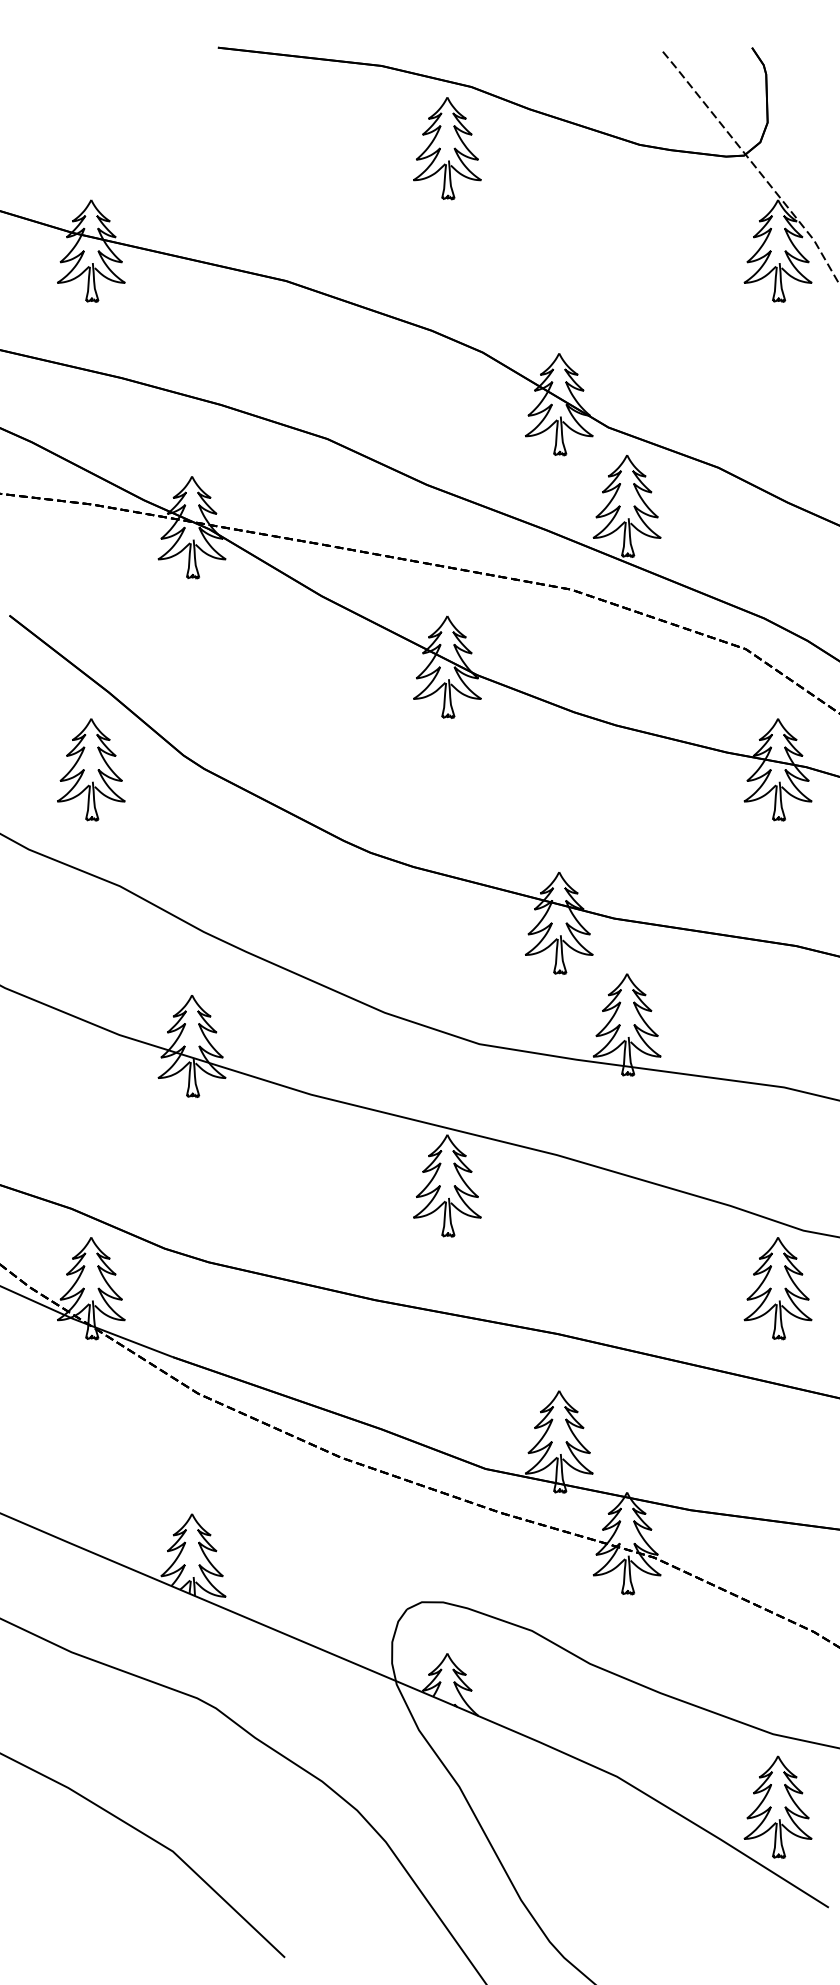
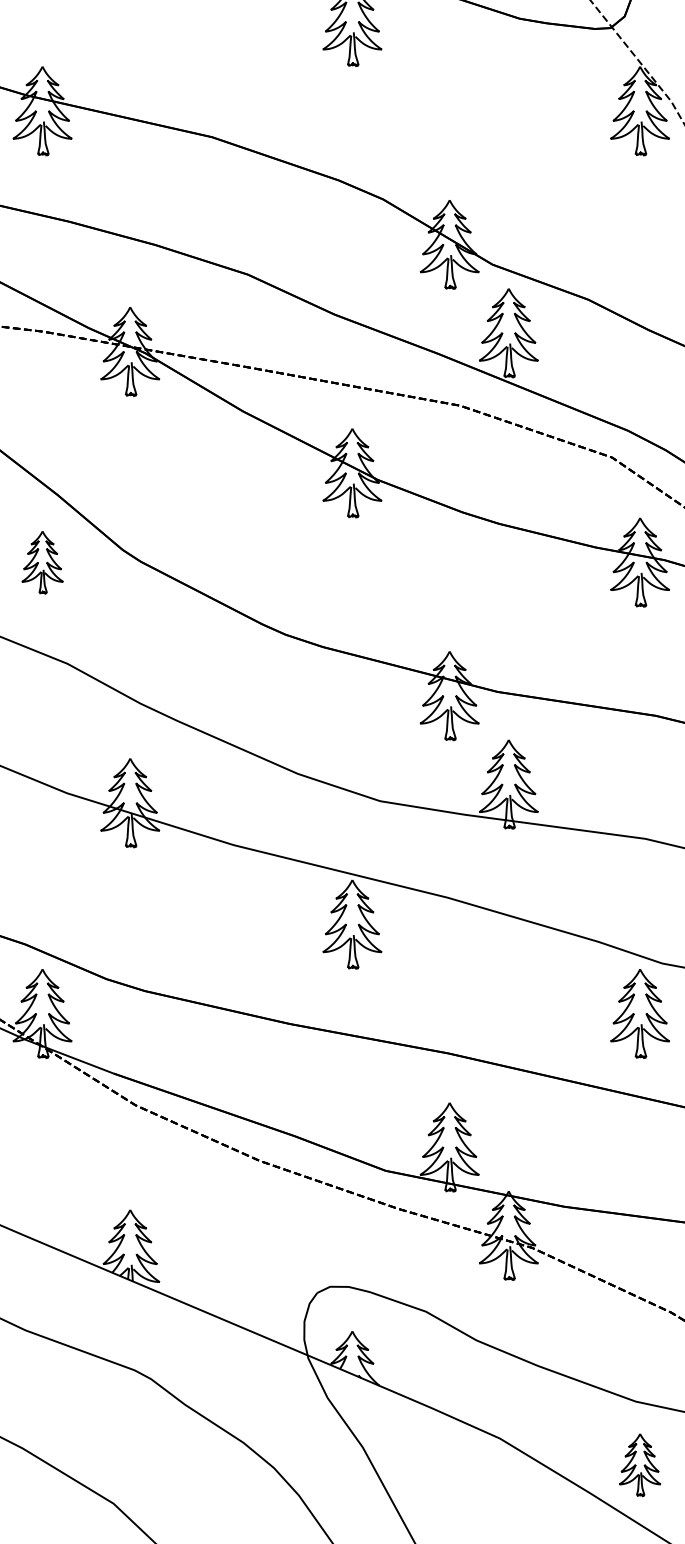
part: (91, 769) -> (42, 562), size x0.7
part: (777, 1806) -> (639, 1464), size x0.7

